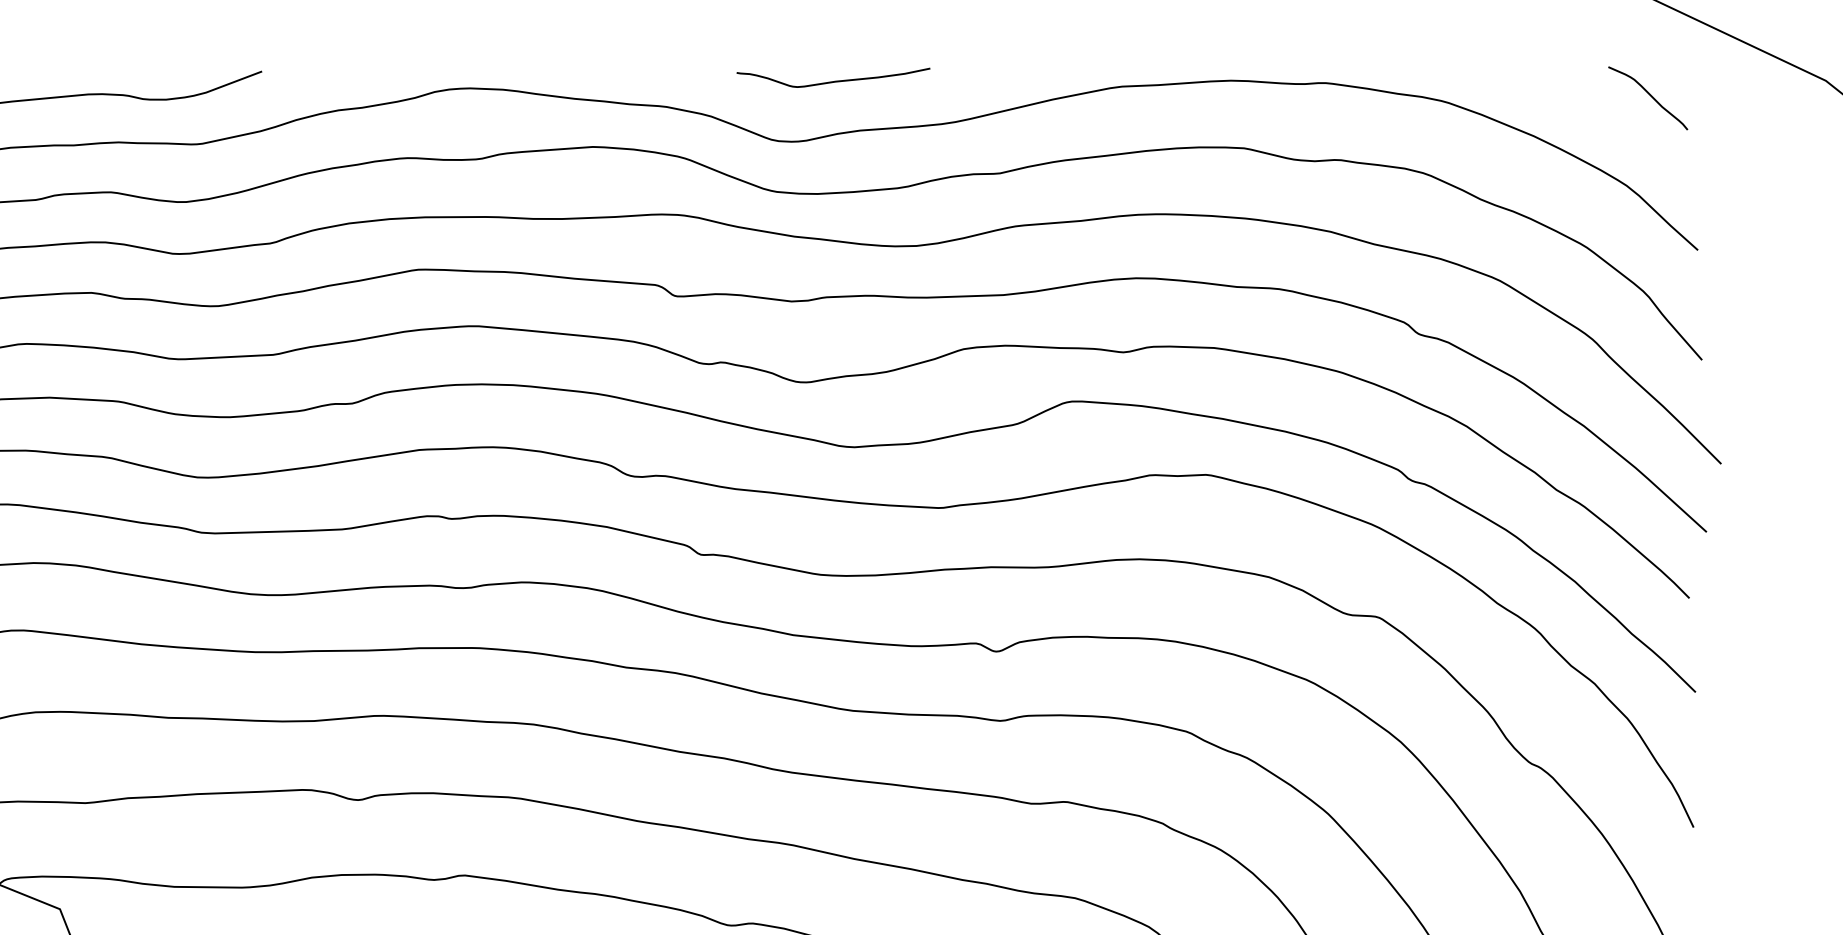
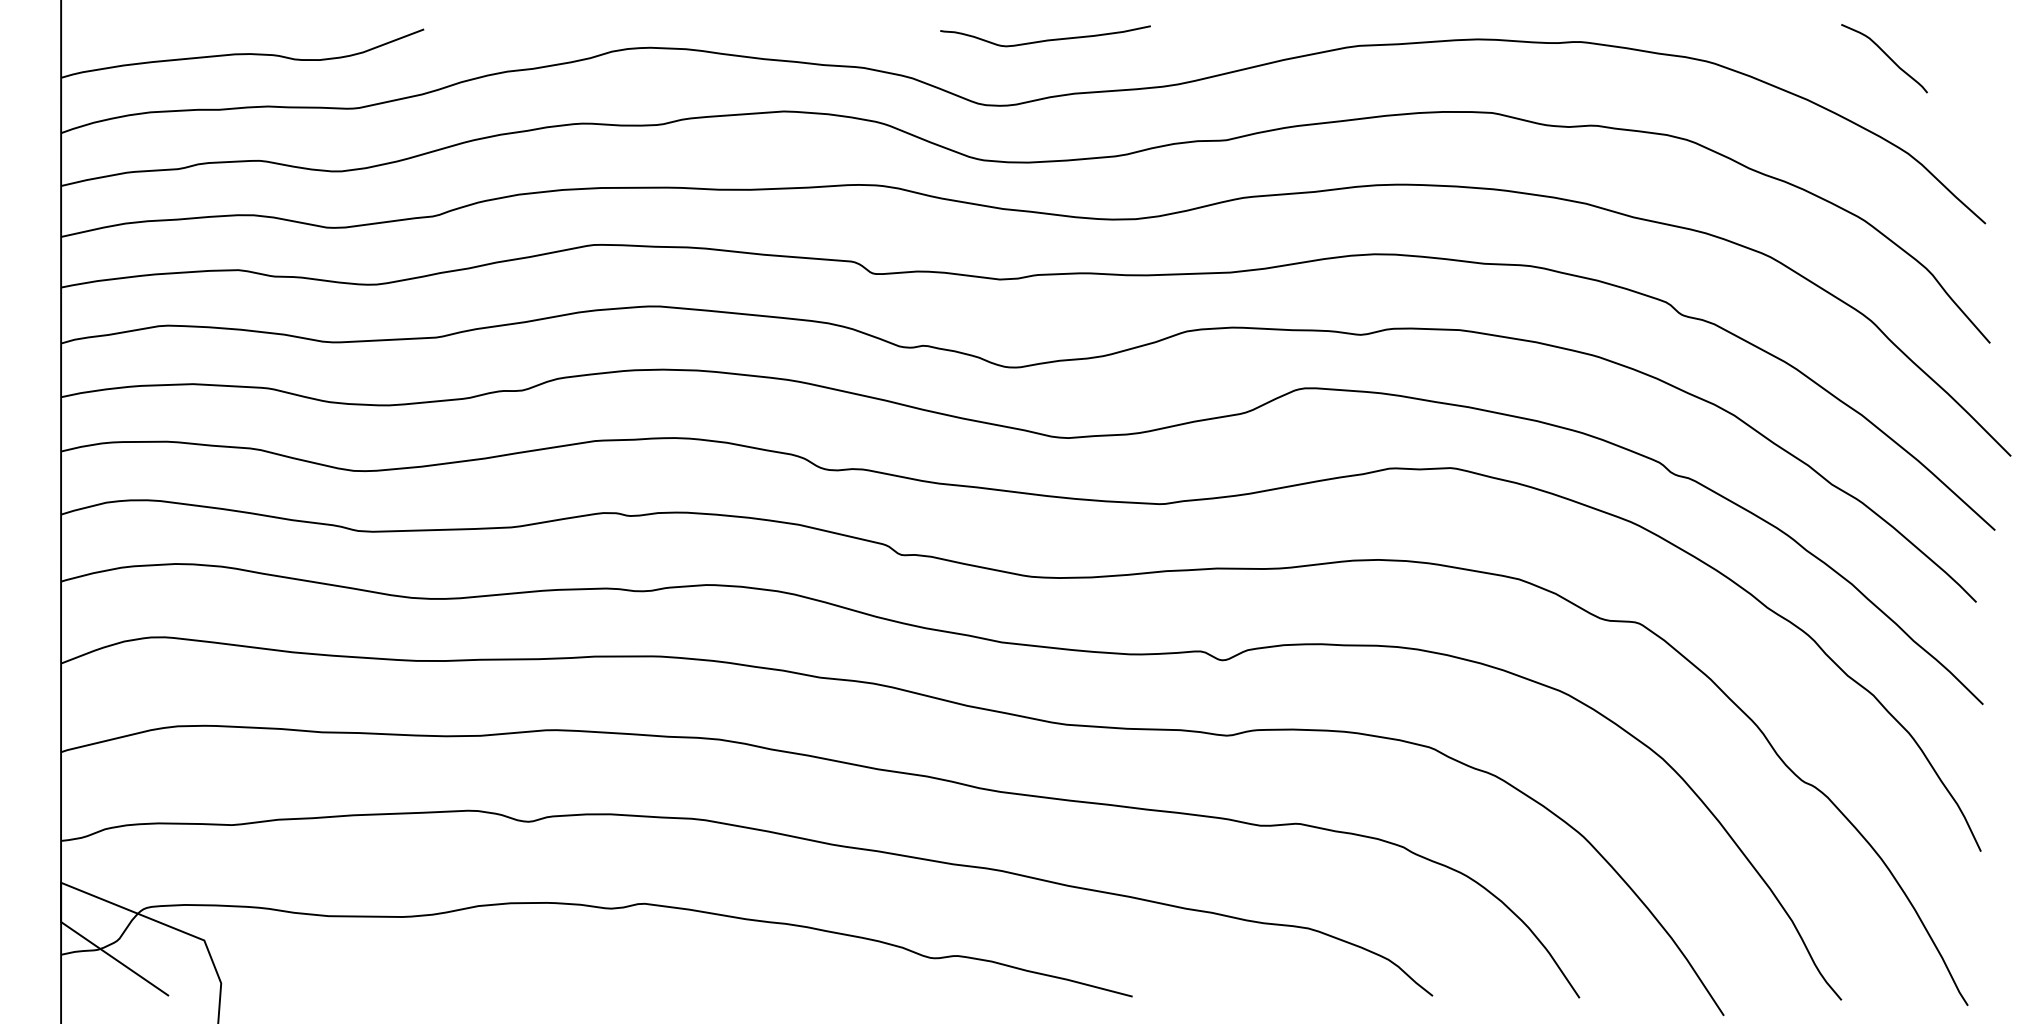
curve: (1649, 96) -> (1886, 56), moved

